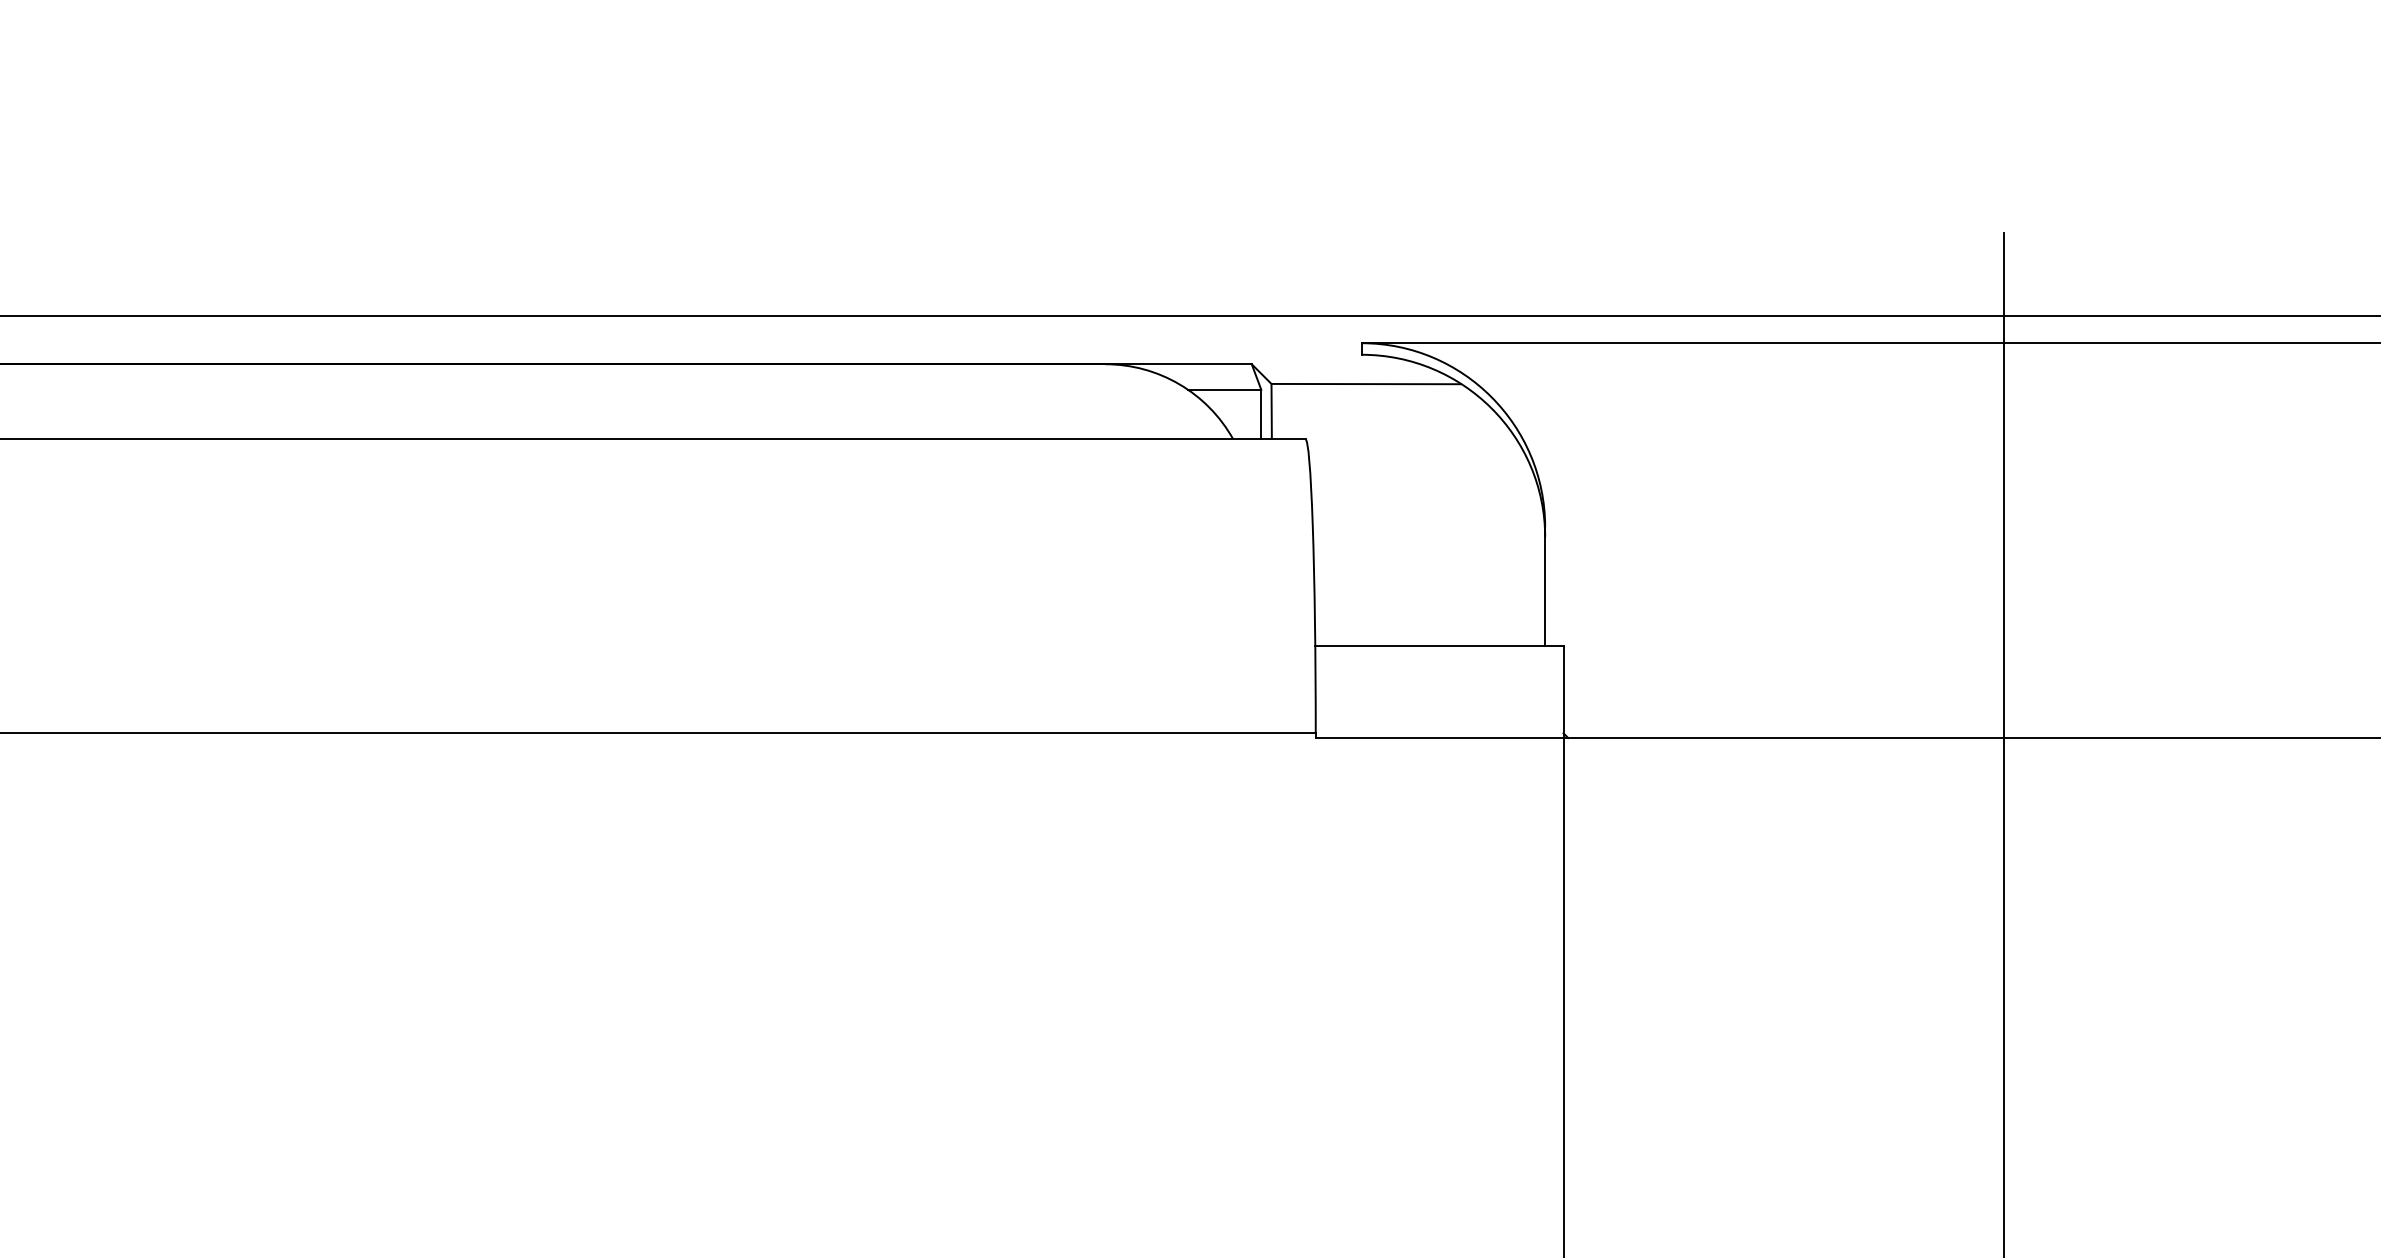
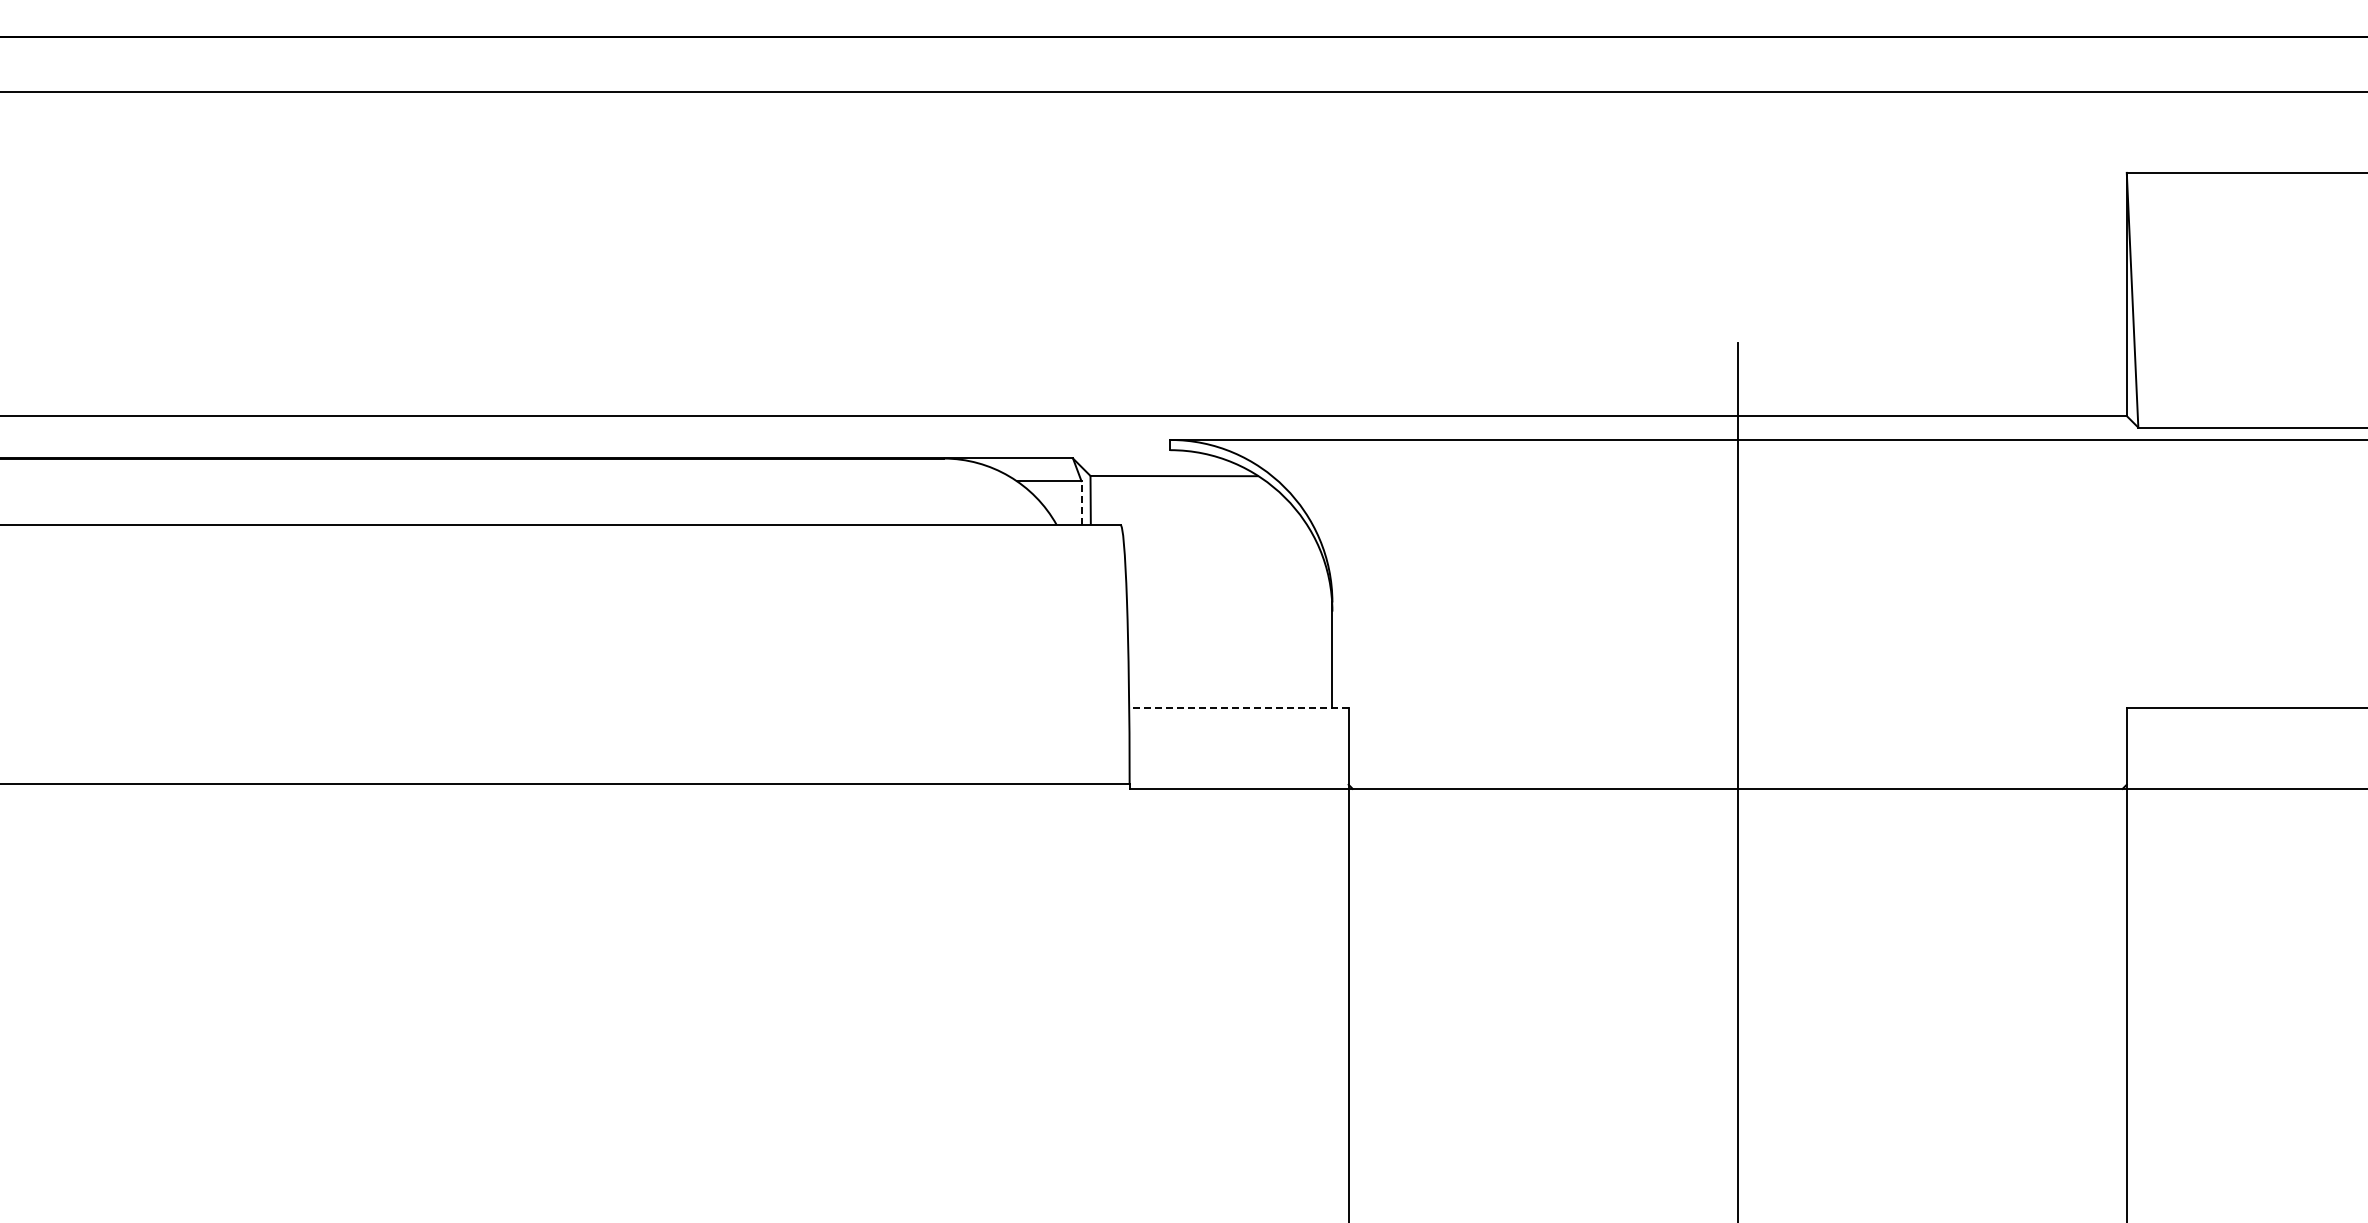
line: (1261, 415) -> (1081, 503), solid -> dashed
line: (1438, 645) -> (1238, 707), solid -> dashed

